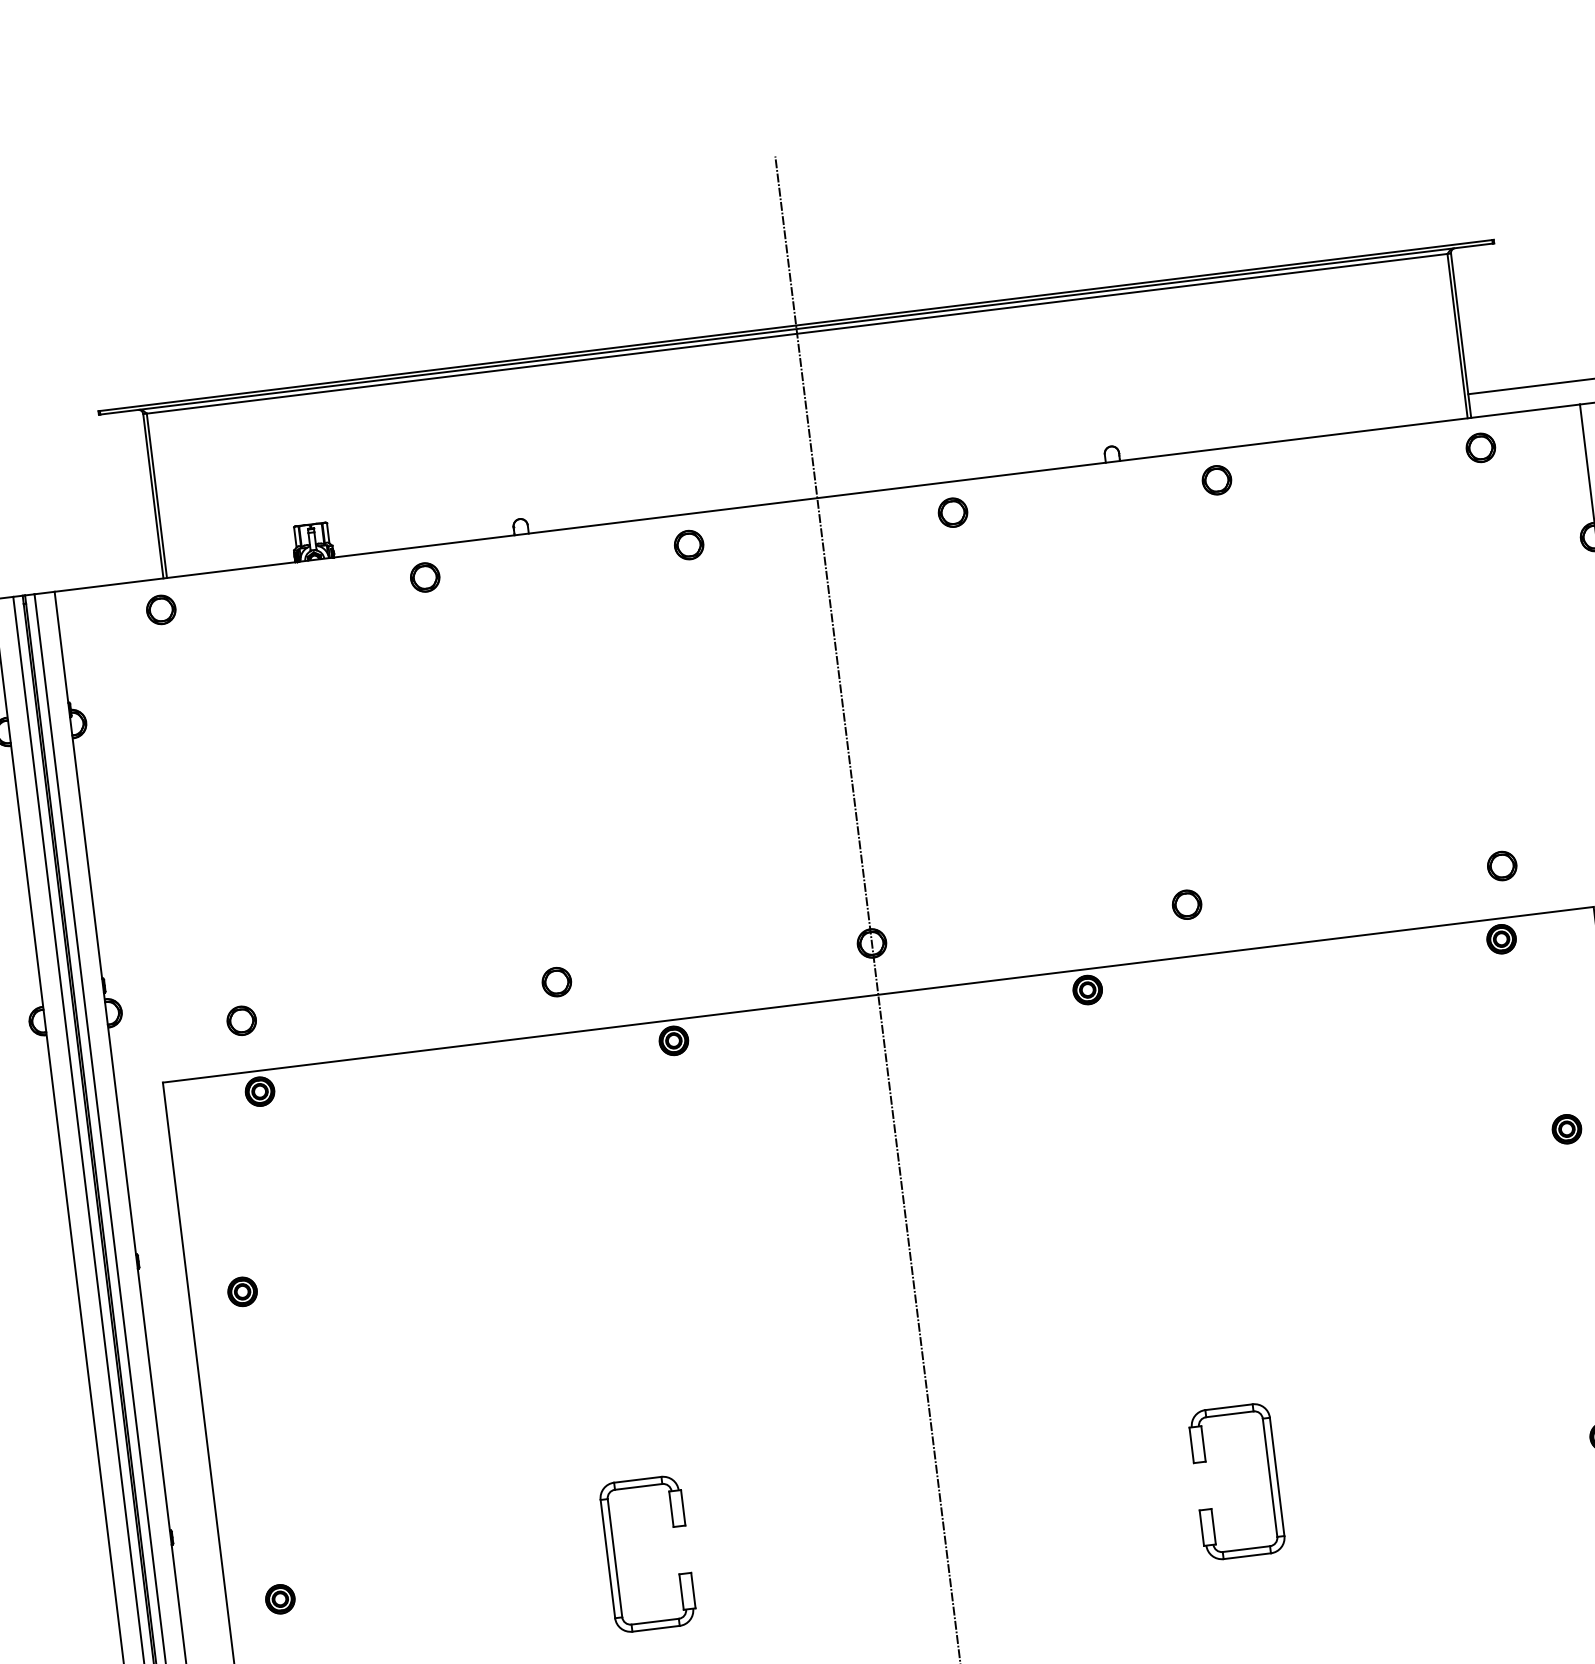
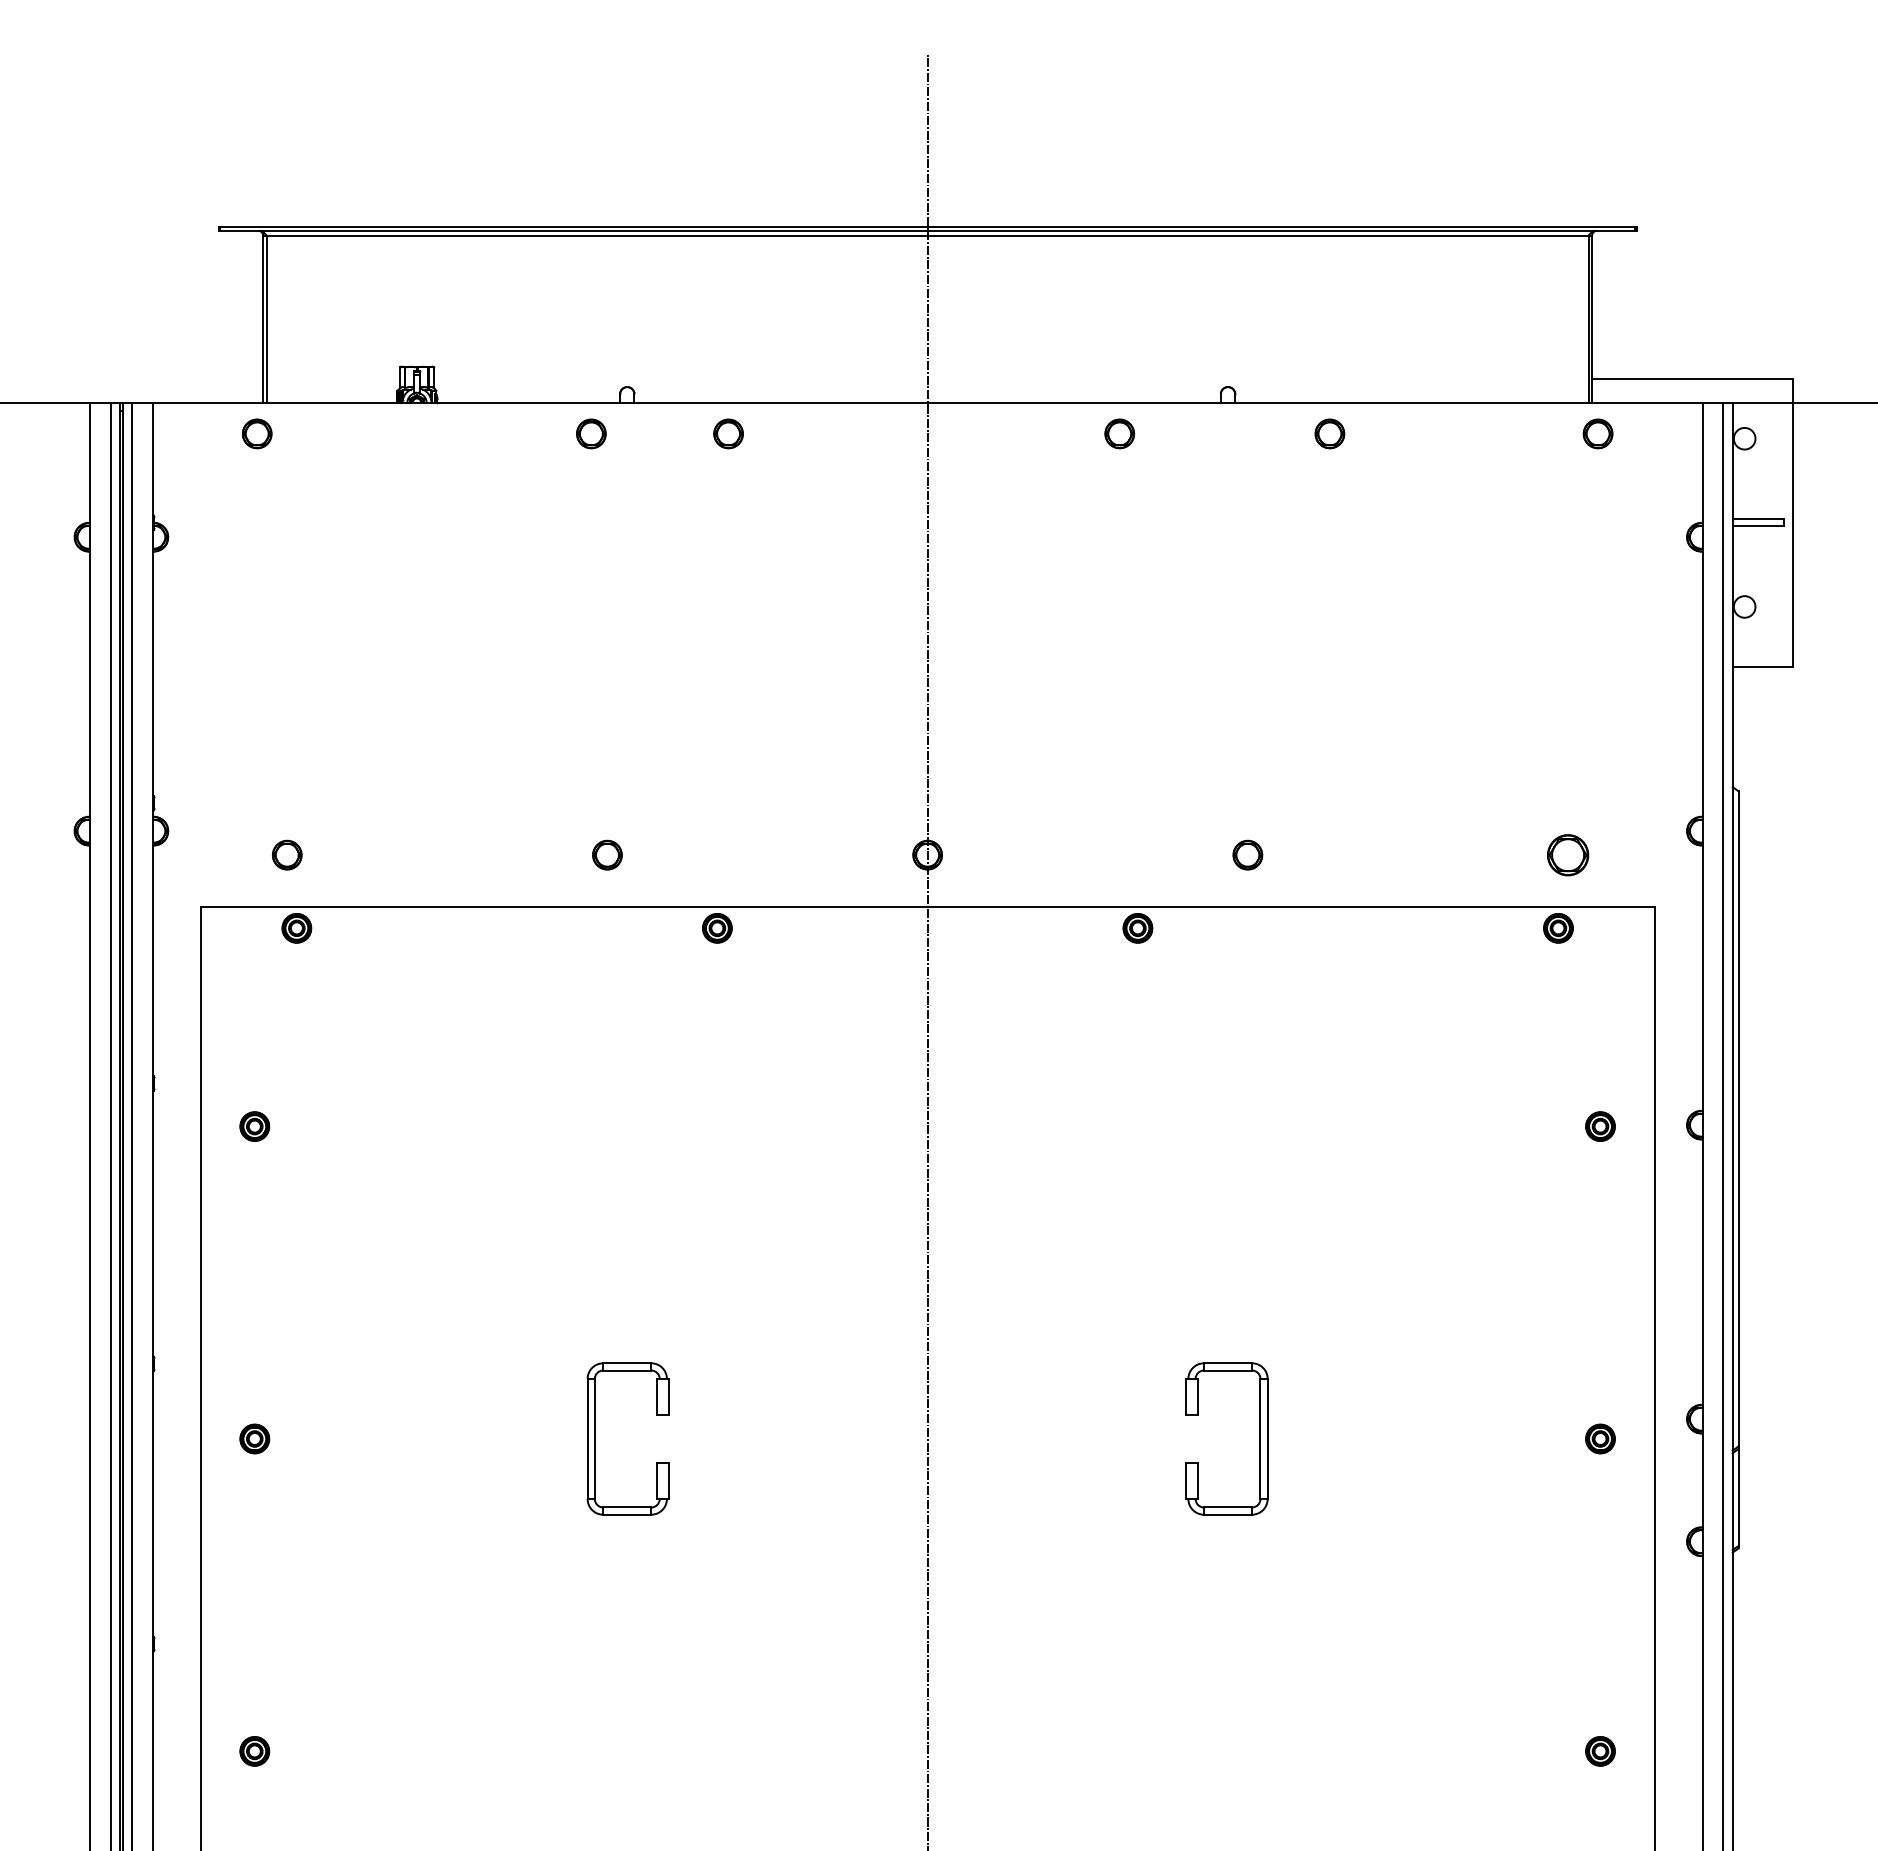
part: (952, 512) -> (1119, 433), moved
part: (689, 544) -> (728, 433), moved
part: (425, 577) -> (591, 433), moved
part: (1501, 865) -> (1567, 854), size x1.4

